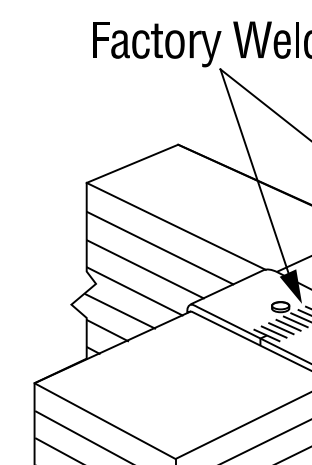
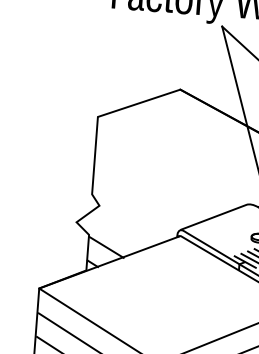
line: (175, 225) -> (172, 159), removed
line: (160, 248) -> (158, 179), removed
line: (145, 269) -> (143, 196), removed
line: (134, 291) -> (132, 214), removed
line: (120, 311) -> (119, 231), removed

